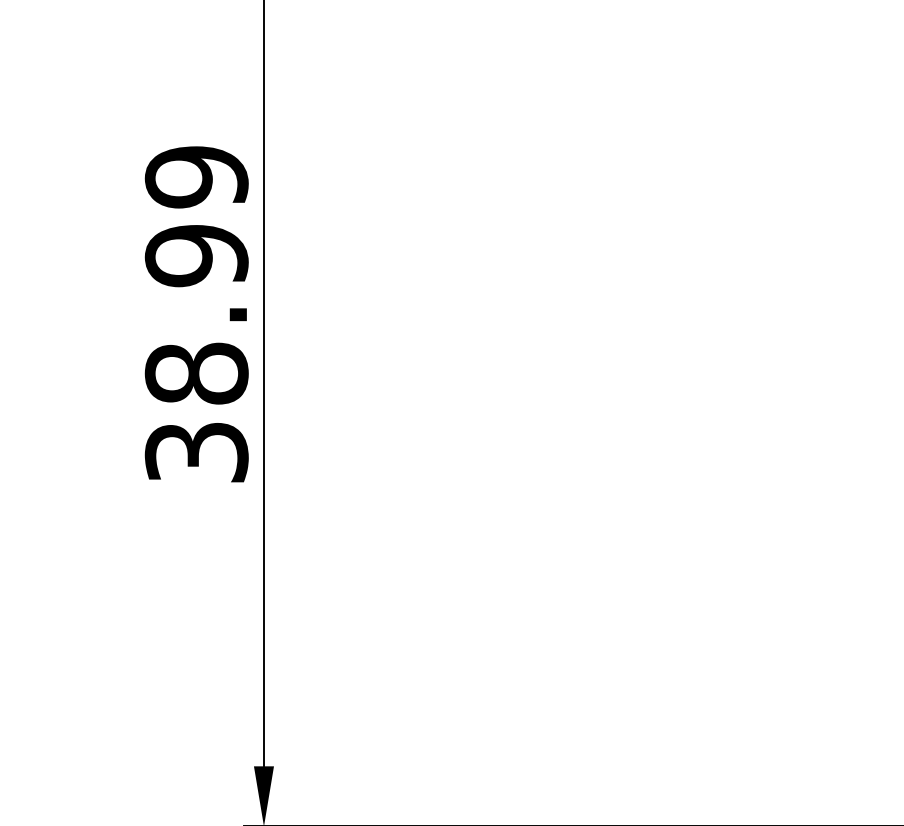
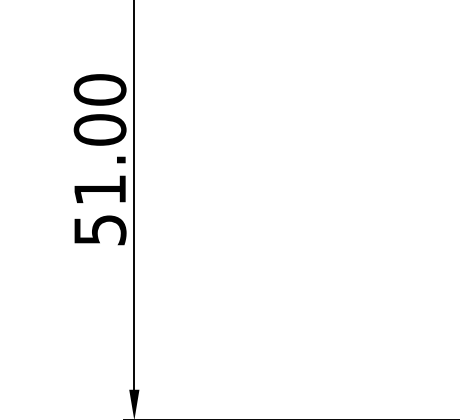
text: (195, 313) -> (99, 159), 38.99 -> 51.00

